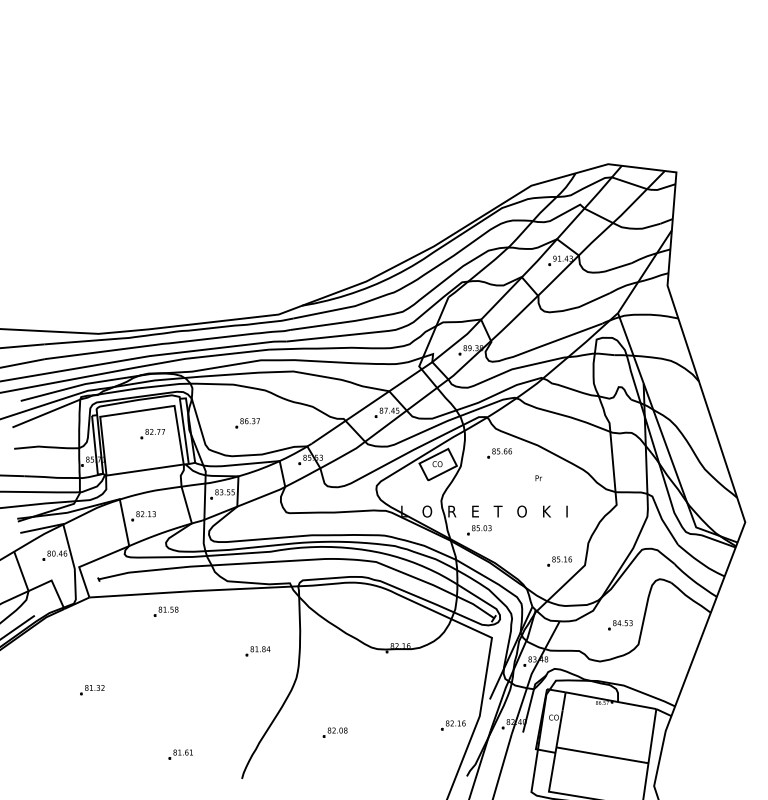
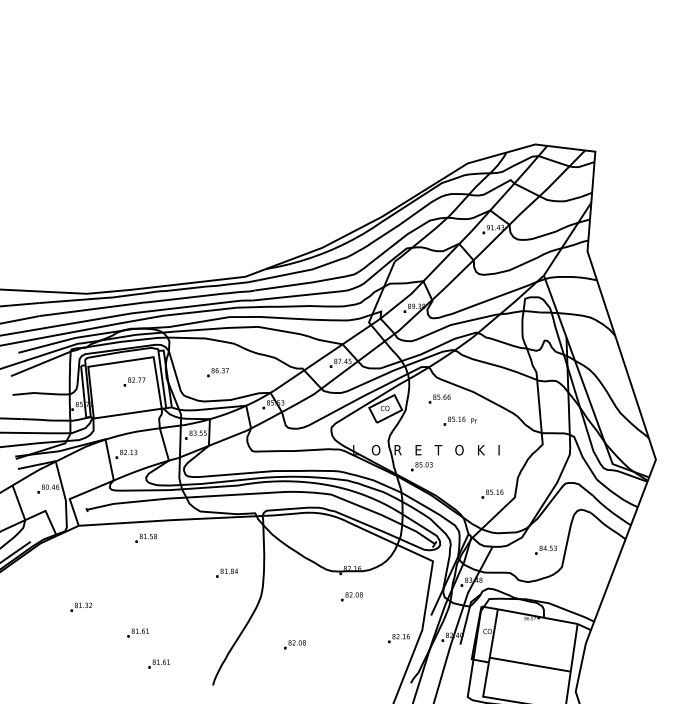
part: (516, 477) -> (454, 420), added
part: (399, 677) -> (351, 596), added
part: (156, 718) -> (137, 632), added

